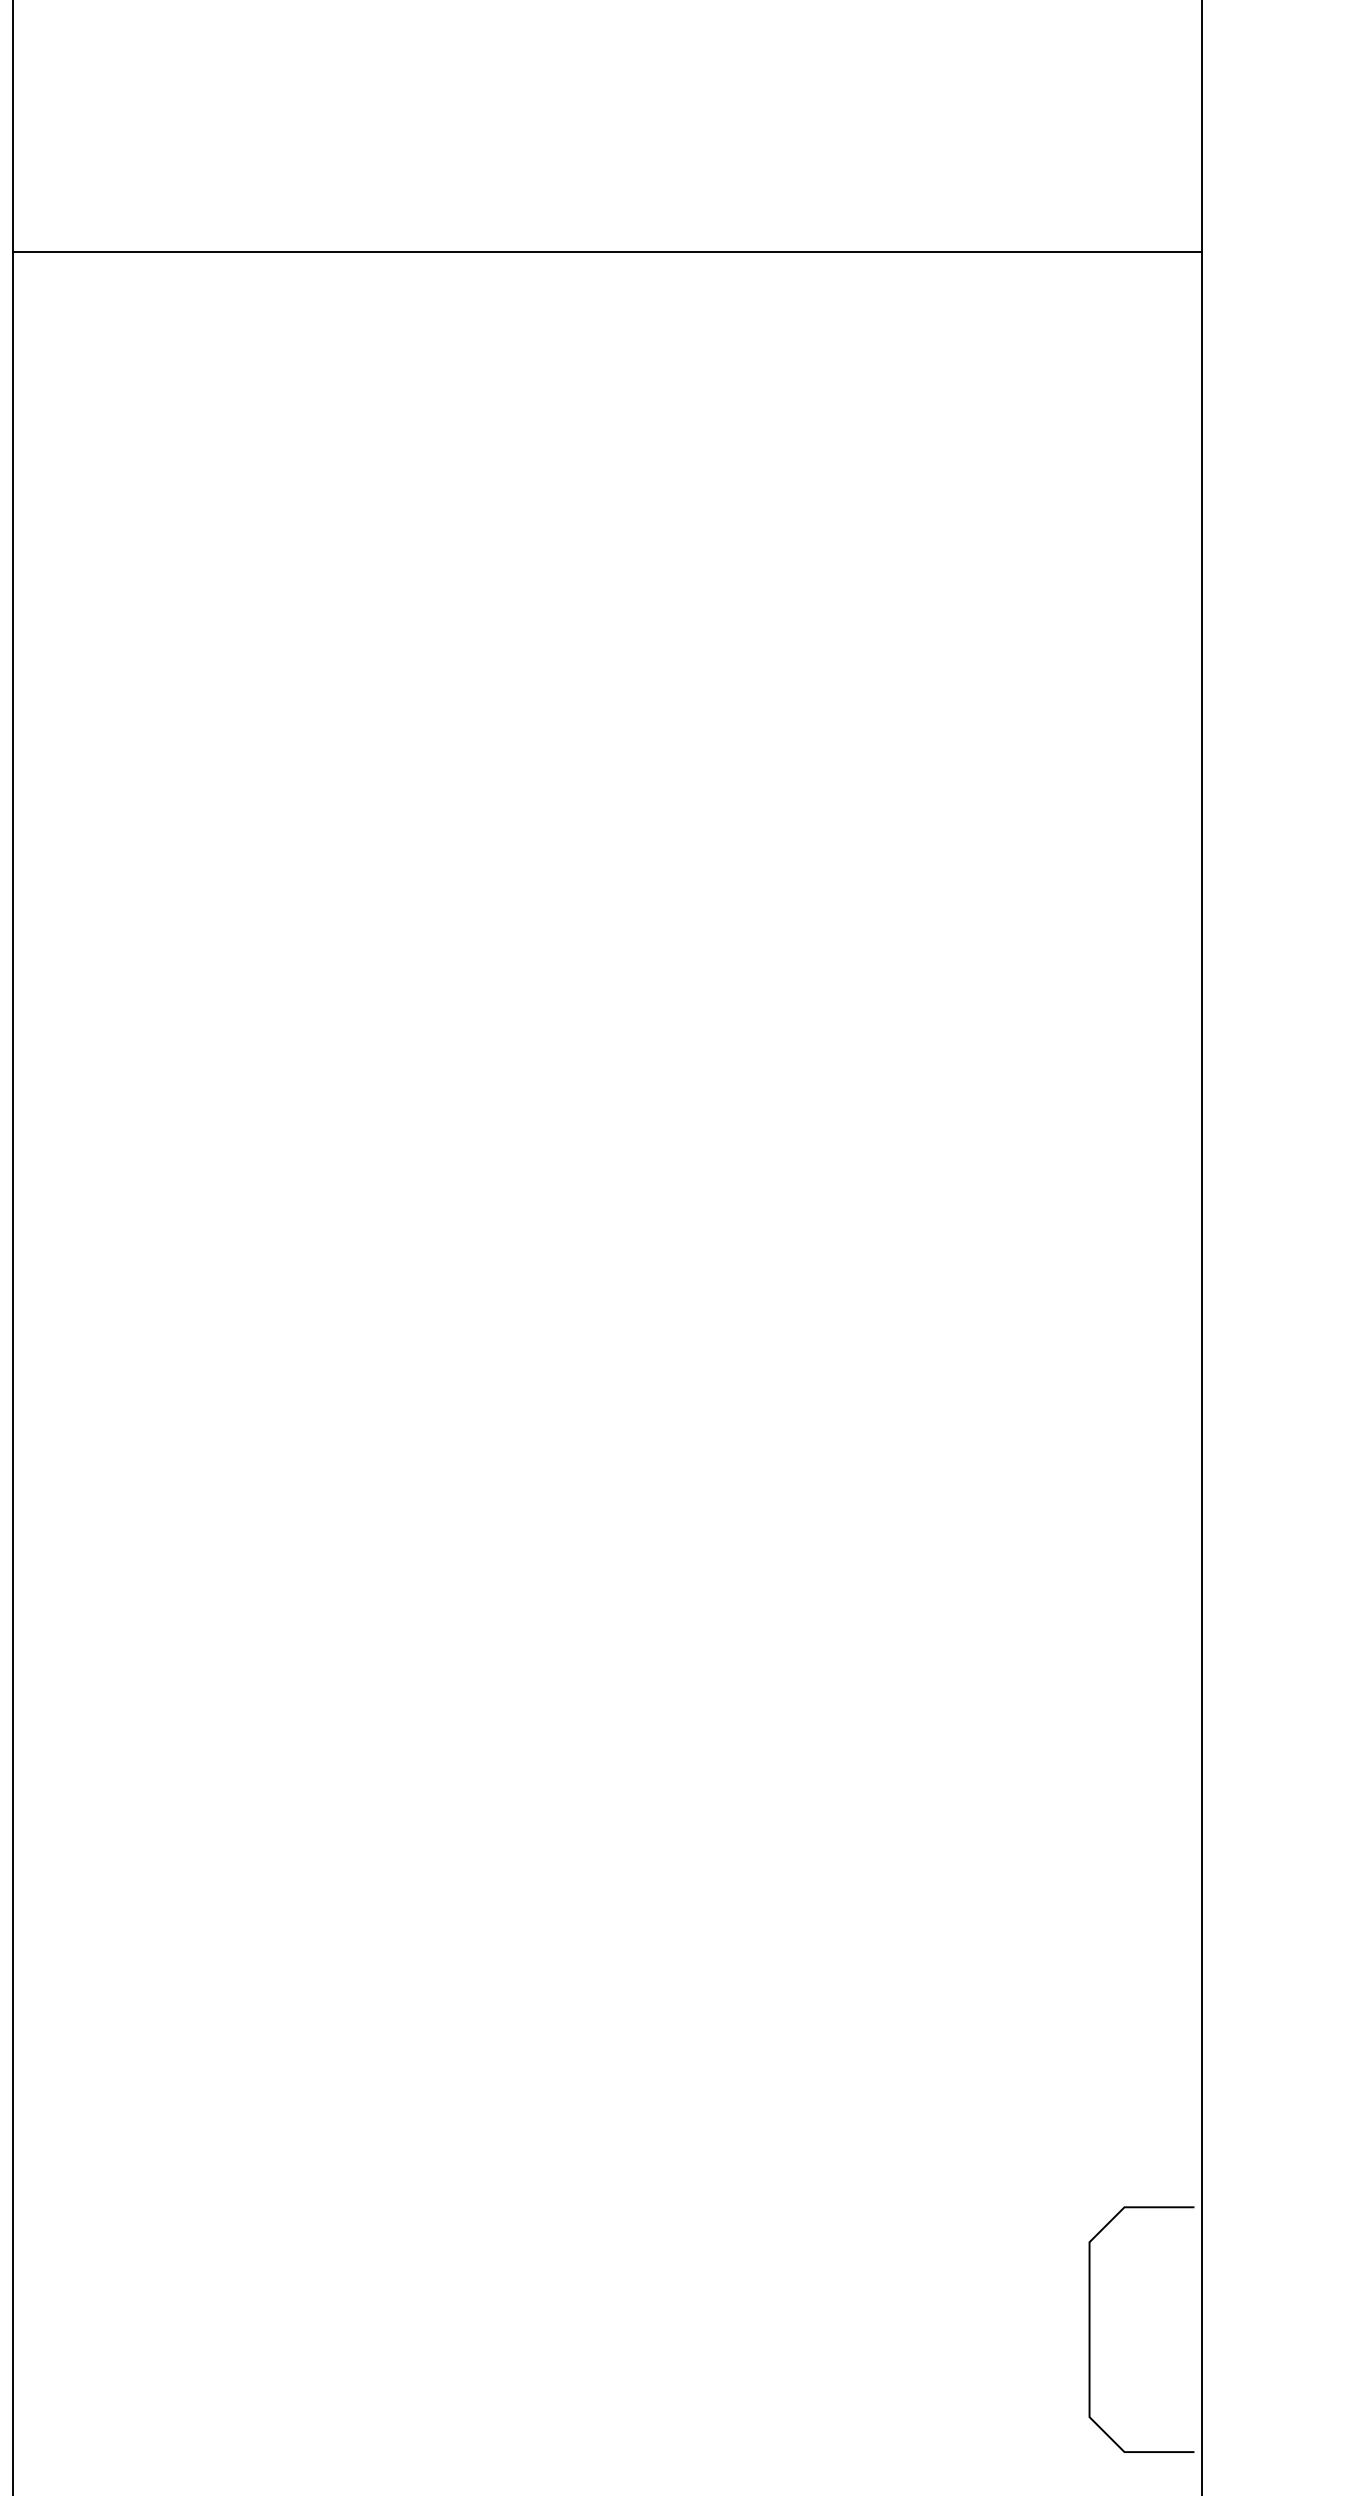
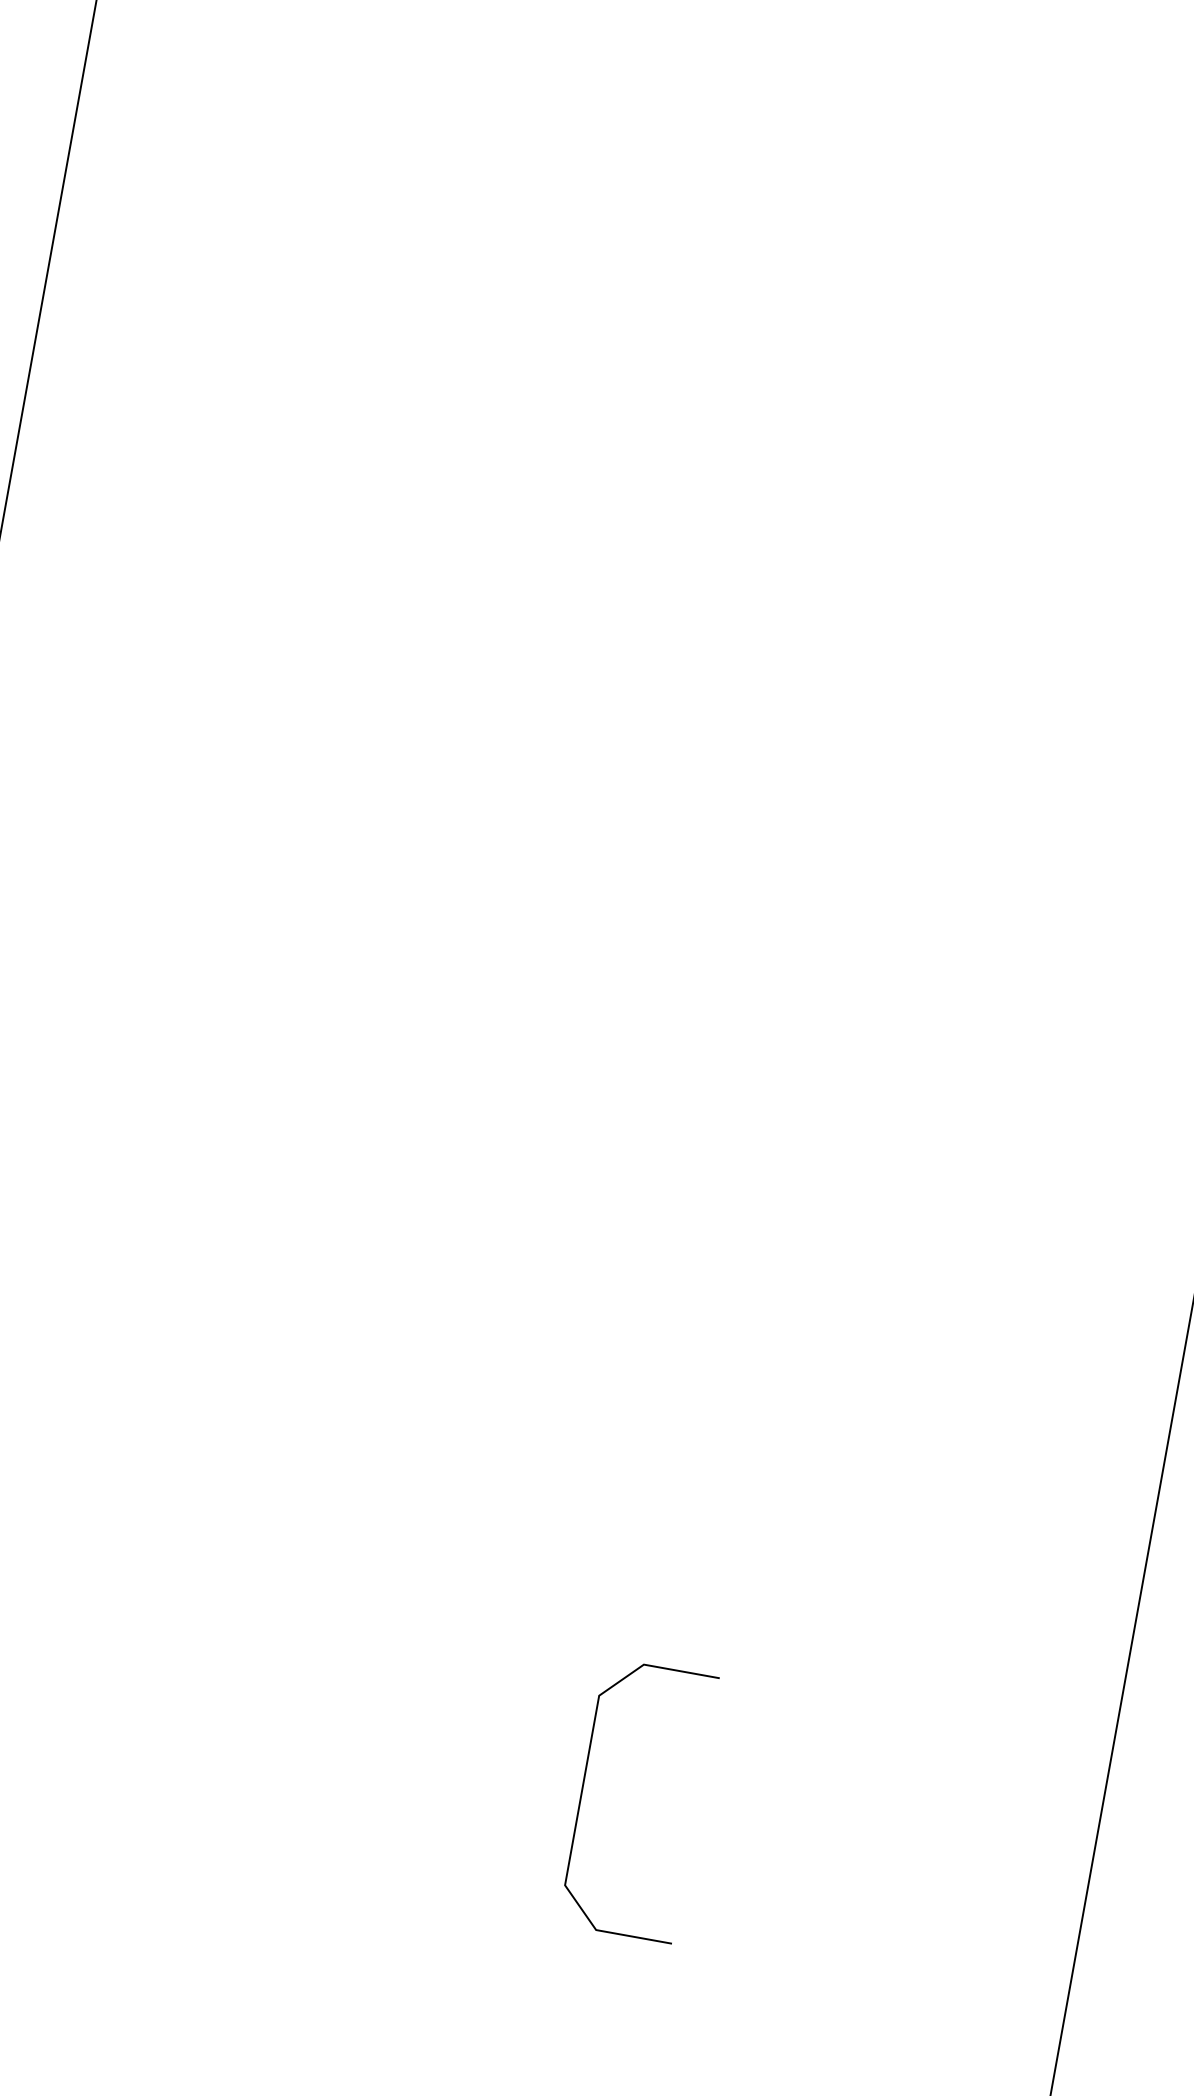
curve: (1090, 2329) -> (583, 1790), moved

